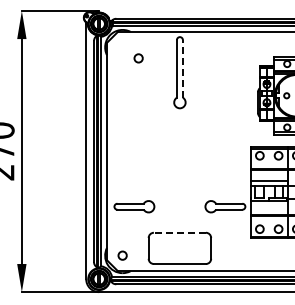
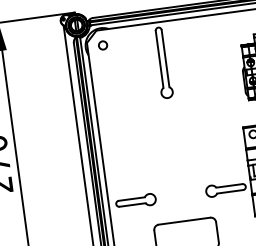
circle: (138, 58) -> (102, 45), moved
line: (182, 68) -> (165, 58), dashed -> solid
line: (179, 232) -> (184, 220), dashed -> solid

